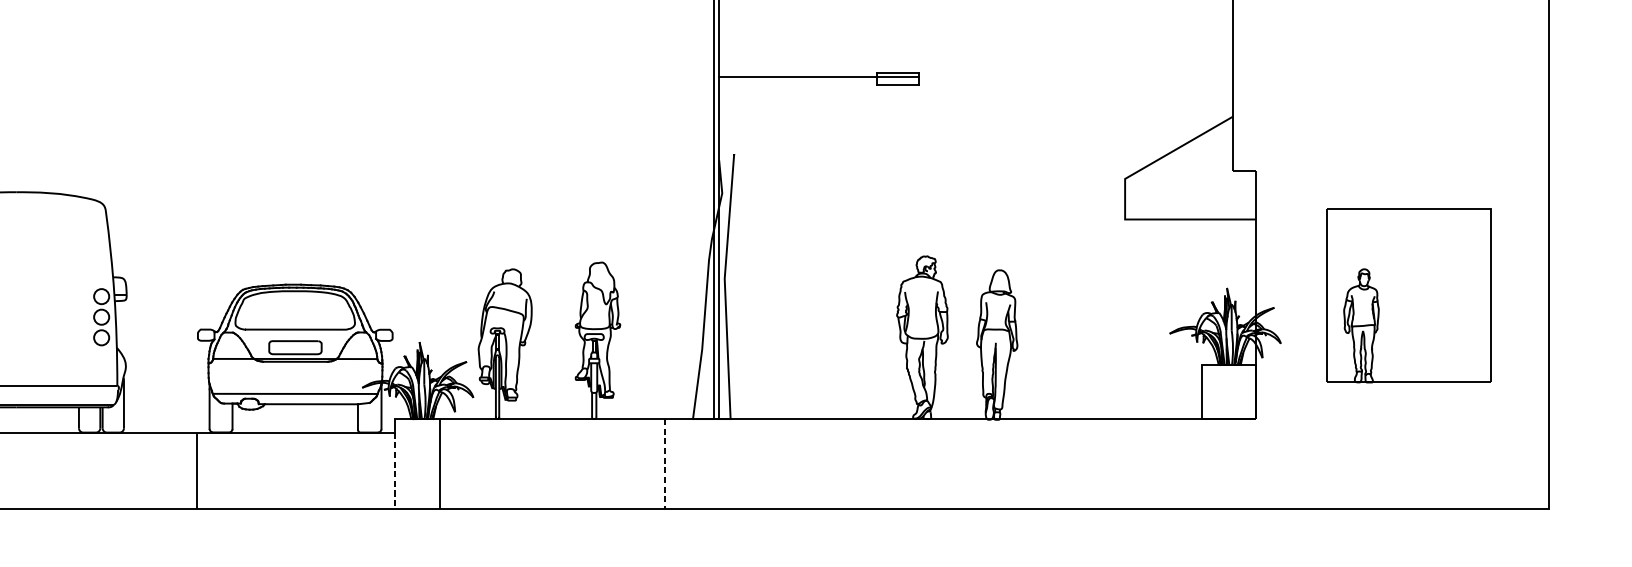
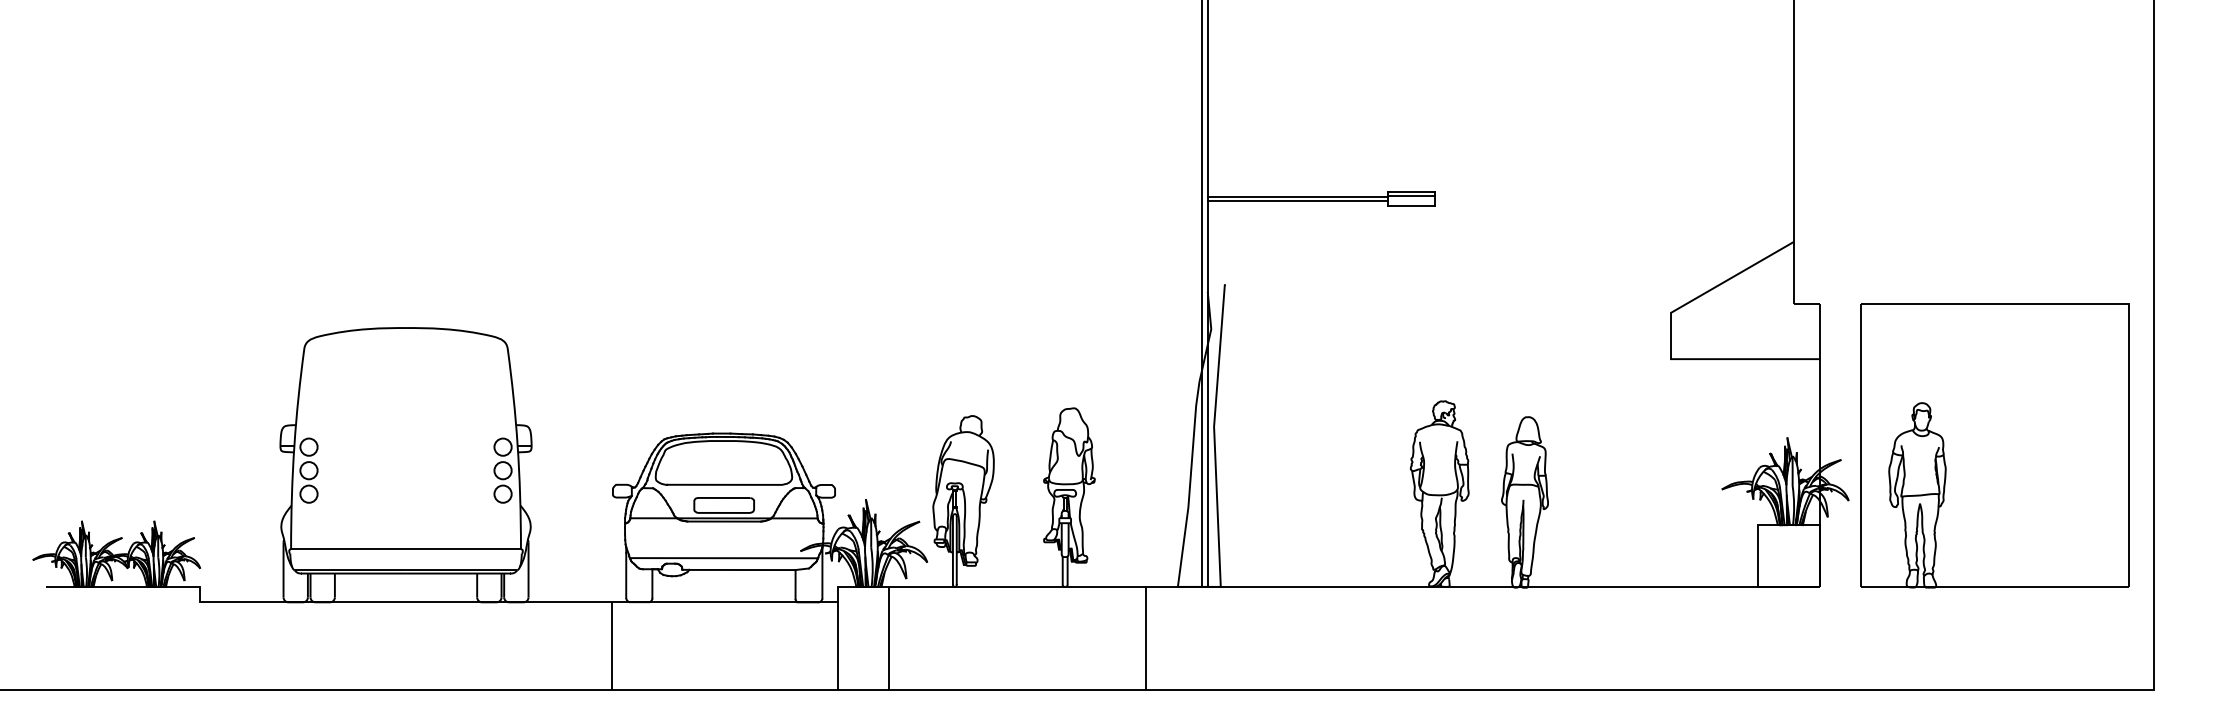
line: (797, 81) -> (1297, 201), added
part: (1408, 295) -> (1994, 445), size x1.43
line: (664, 464) -> (1145, 638), dashed -> solid
line: (394, 471) -> (837, 646), dashed -> solid

